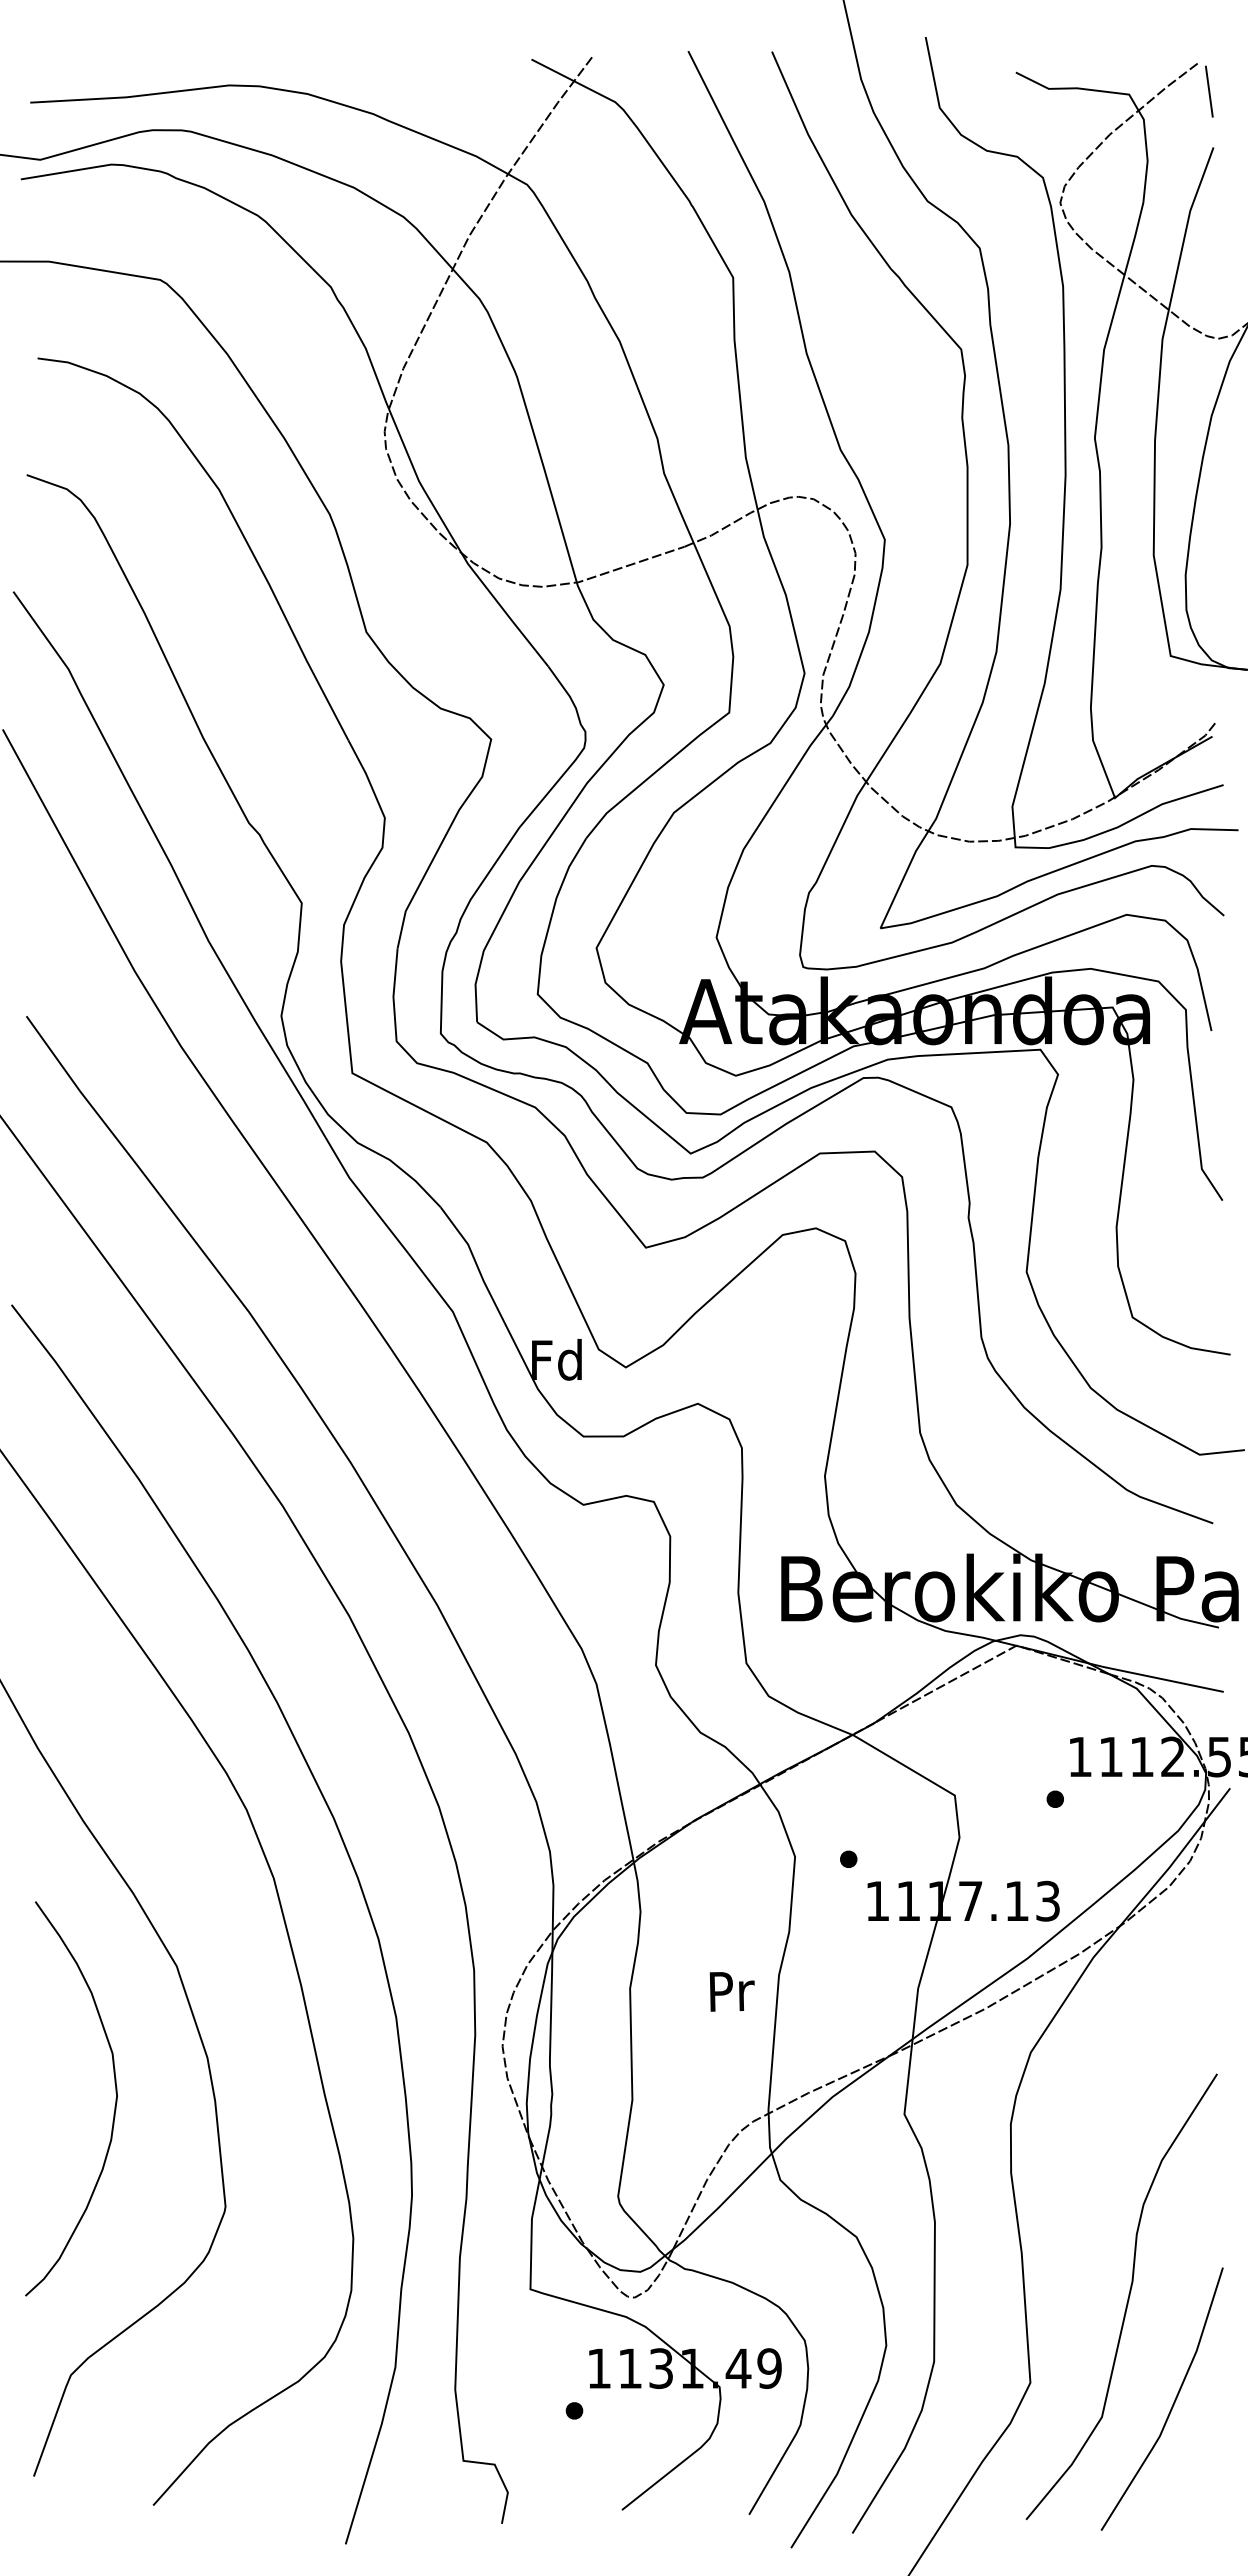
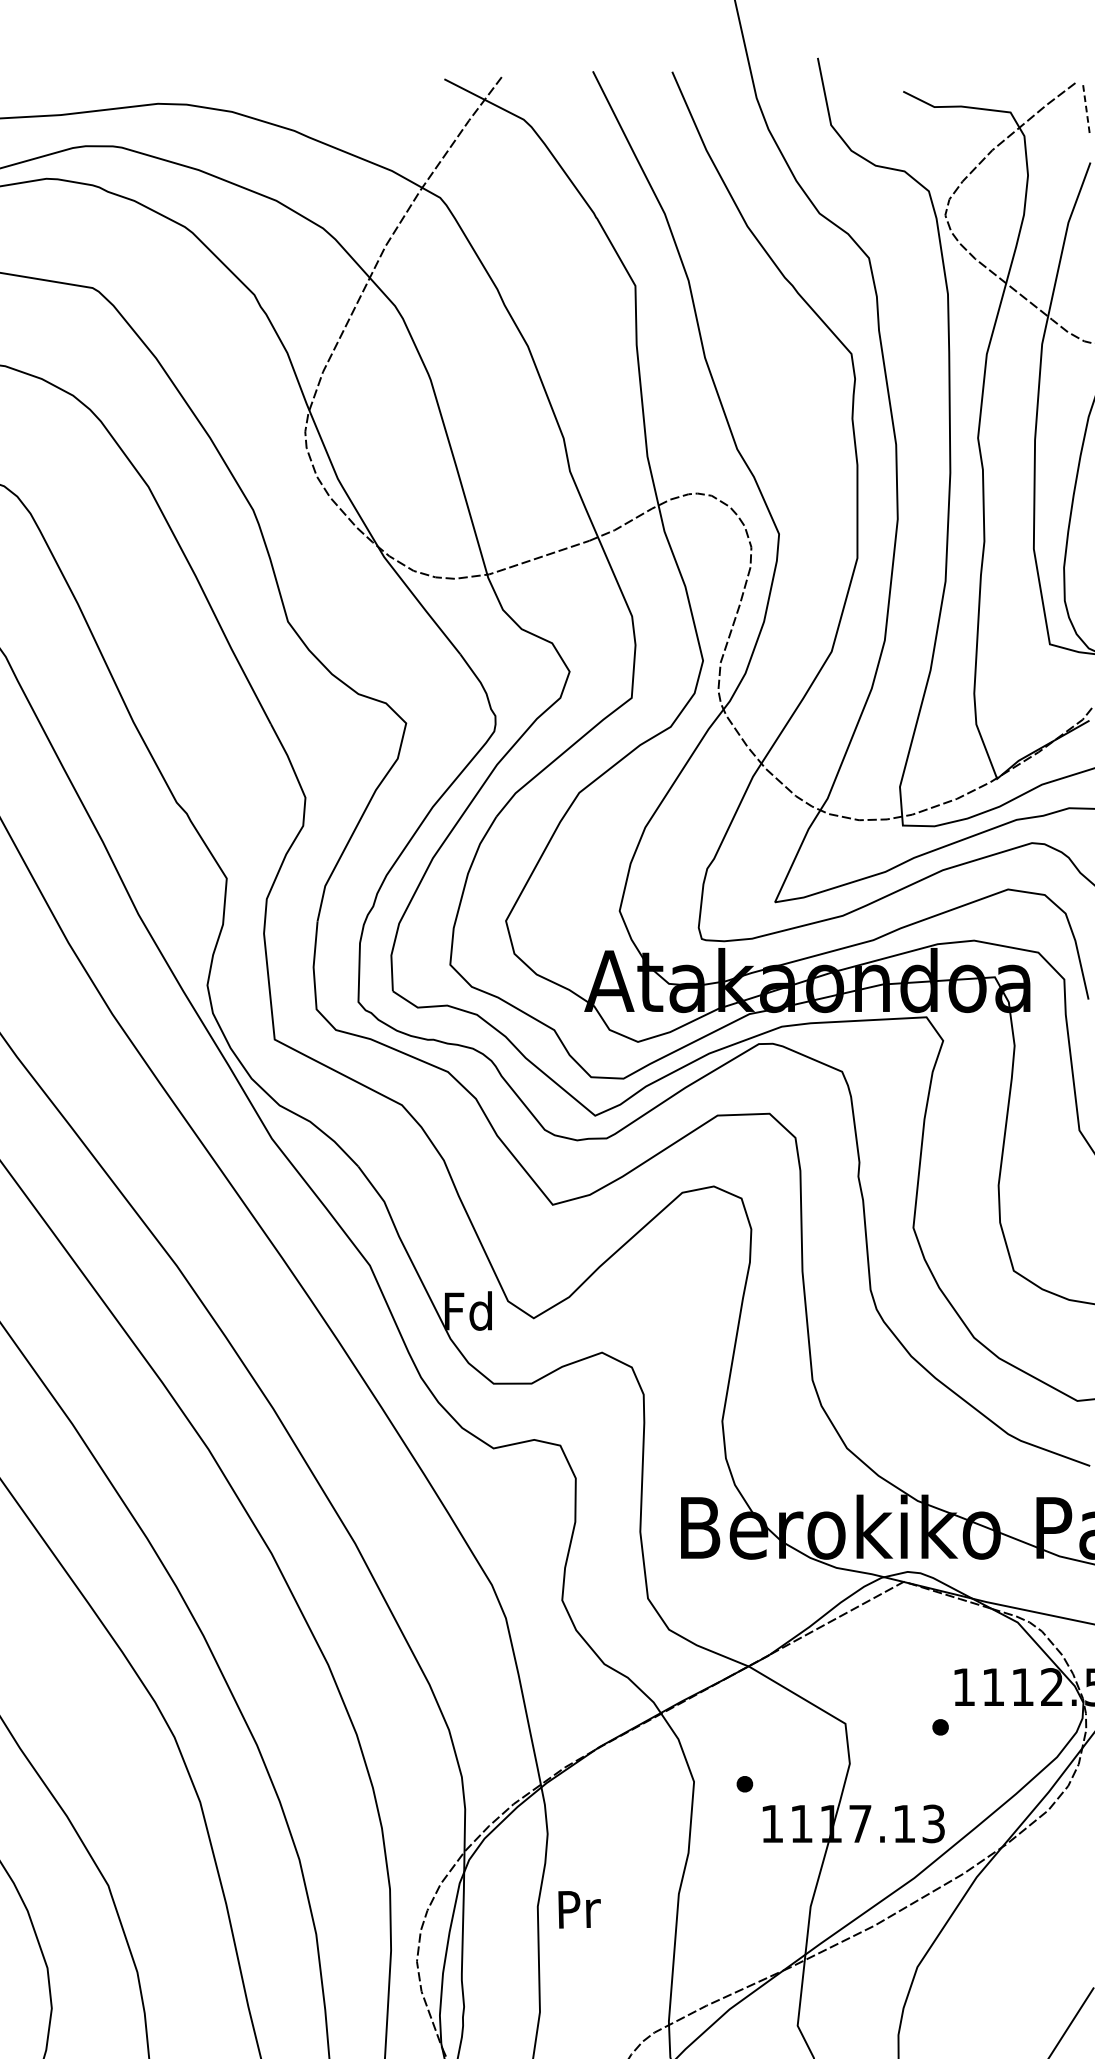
line: (1209, 92) -> (1086, 110), solid -> dashed
text: (731, 1991) -> (578, 1909), moved

